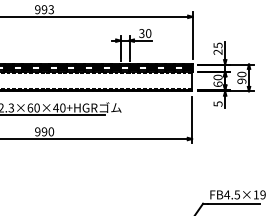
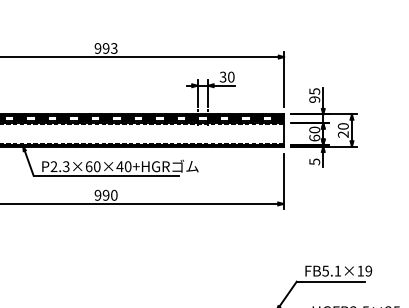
text: (218, 52) -> (315, 99), 25 -> 95
text: (242, 81) -> (343, 134), 90 -> 20
text: (232, 194) -> (331, 270), FB4.5×19 -> FB5.1×19

